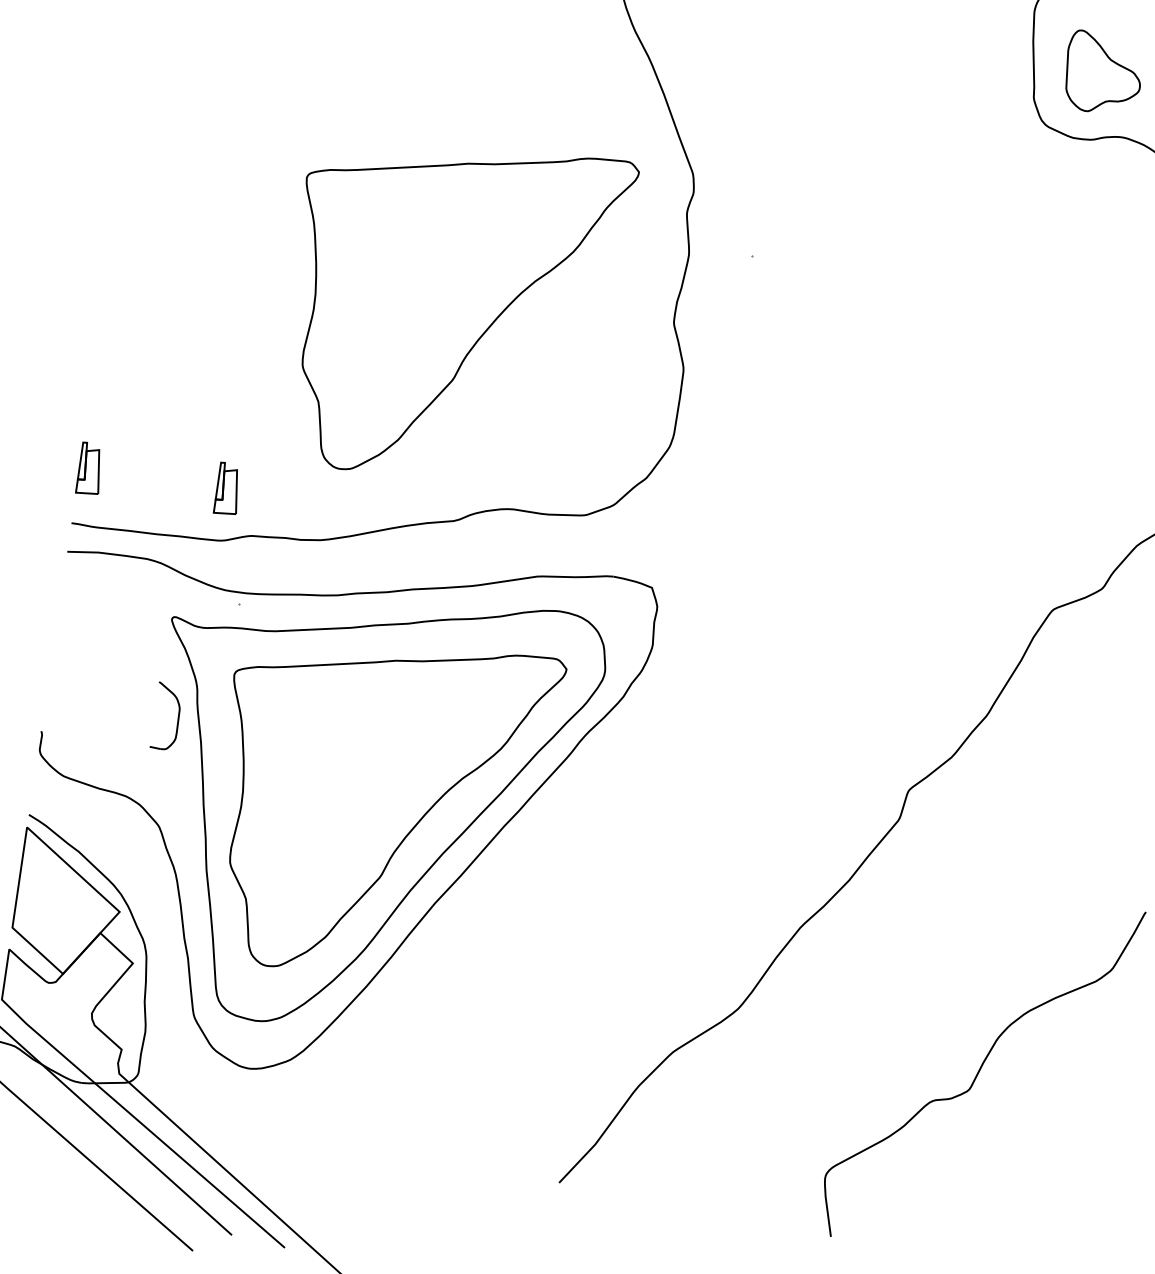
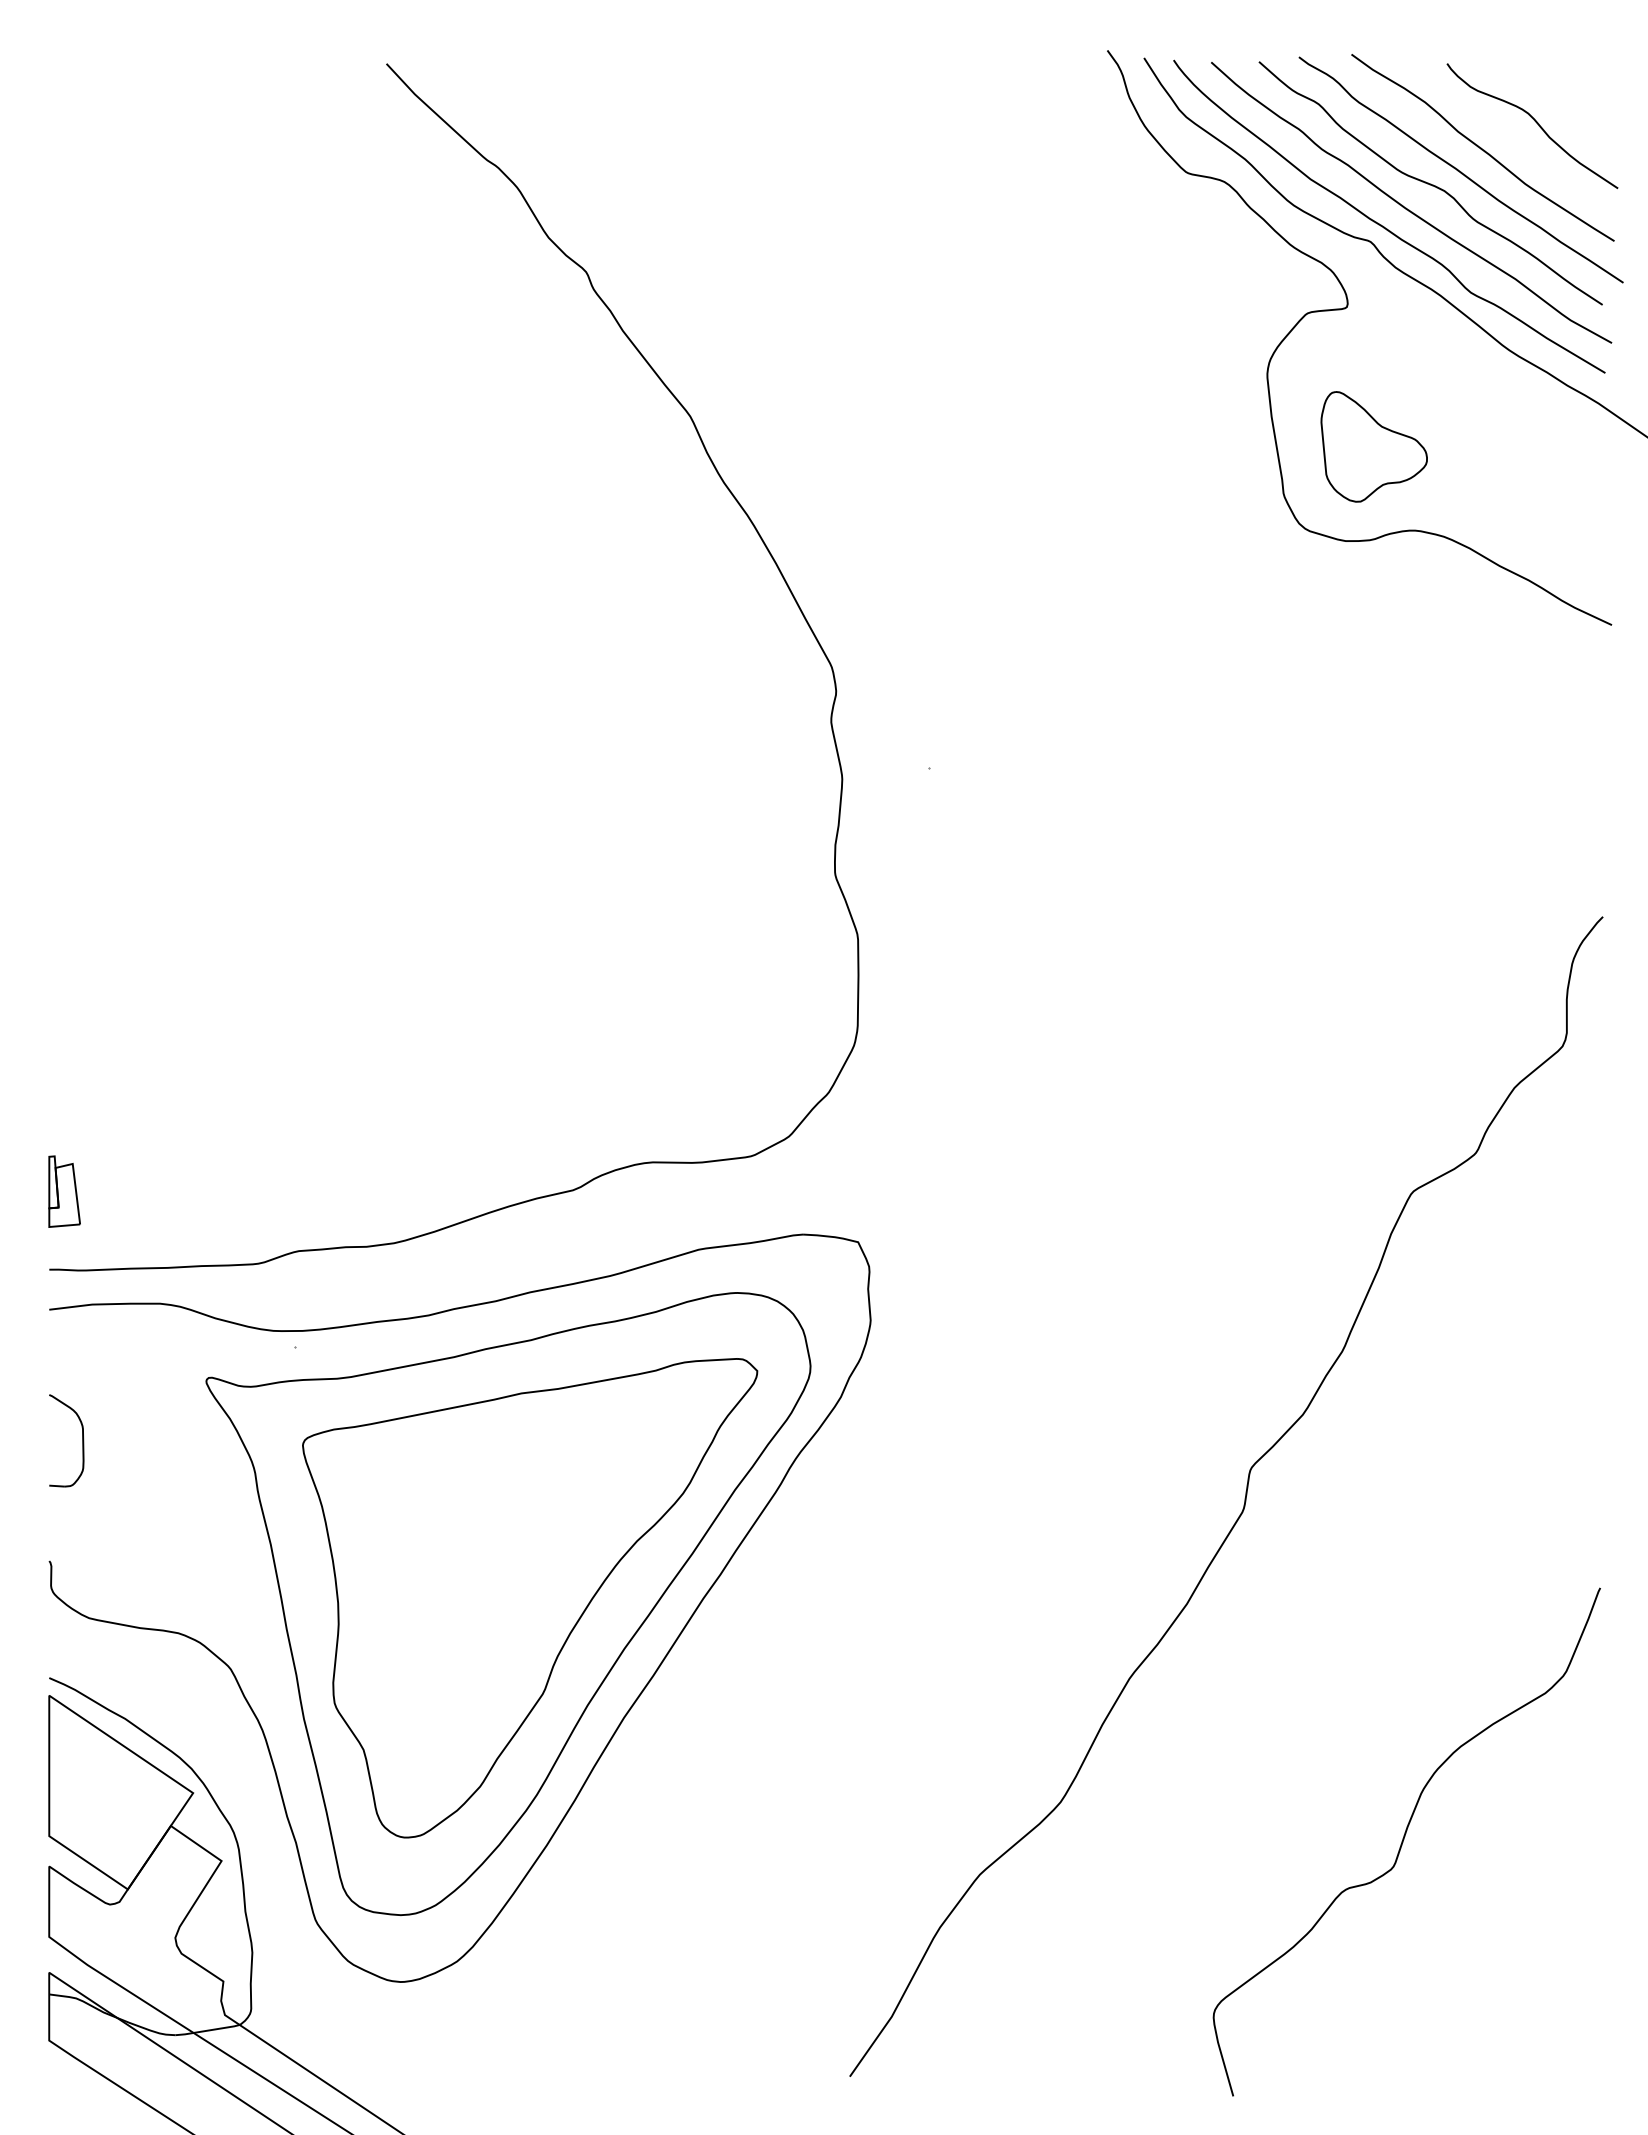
part: (453, 311) -> (530, 902), removed
part: (228, 489) -> (257, 1191), removed
part: (178, 718) -> (82, 1440), moved

